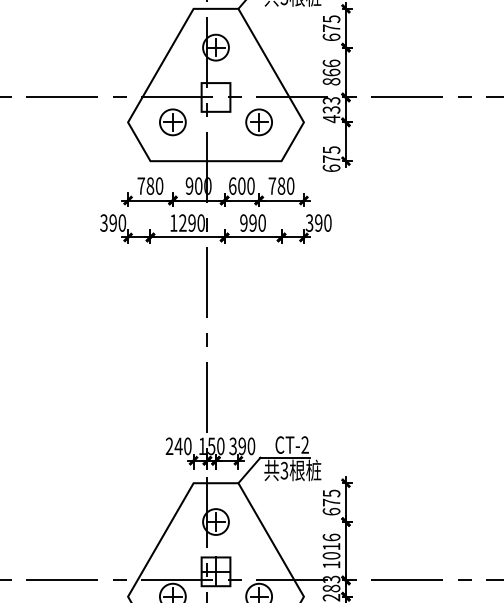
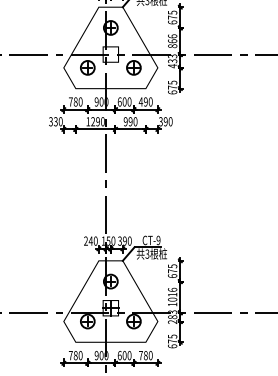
text: (275, 185) -> (142, 101), 780 -> 490
text: (112, 222) -> (55, 121), 390 -> 330
text: (305, 445) -> (158, 240), CT-2 -> CT-9

